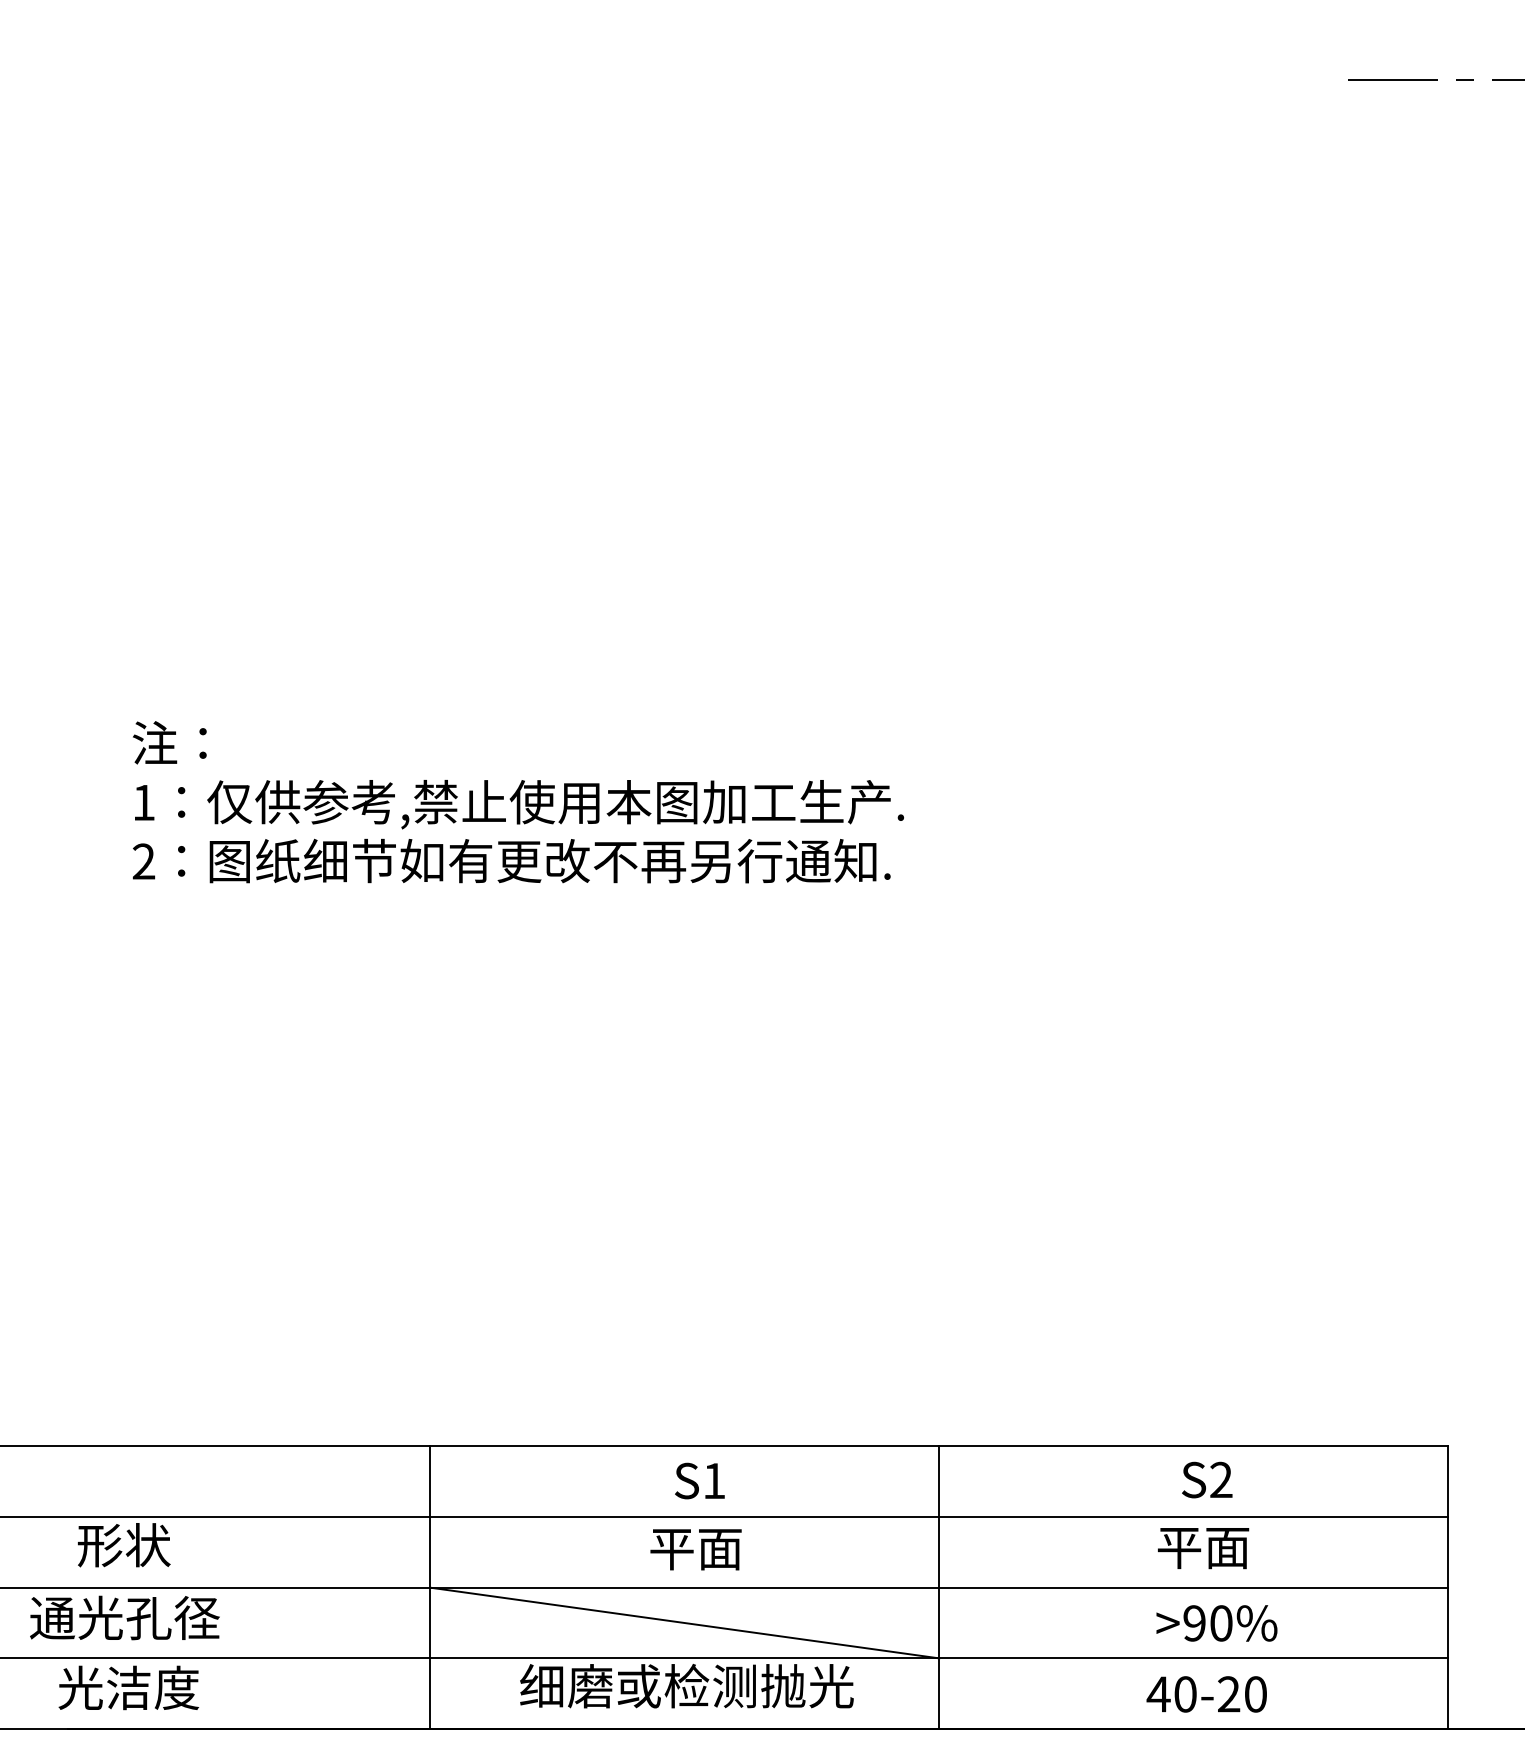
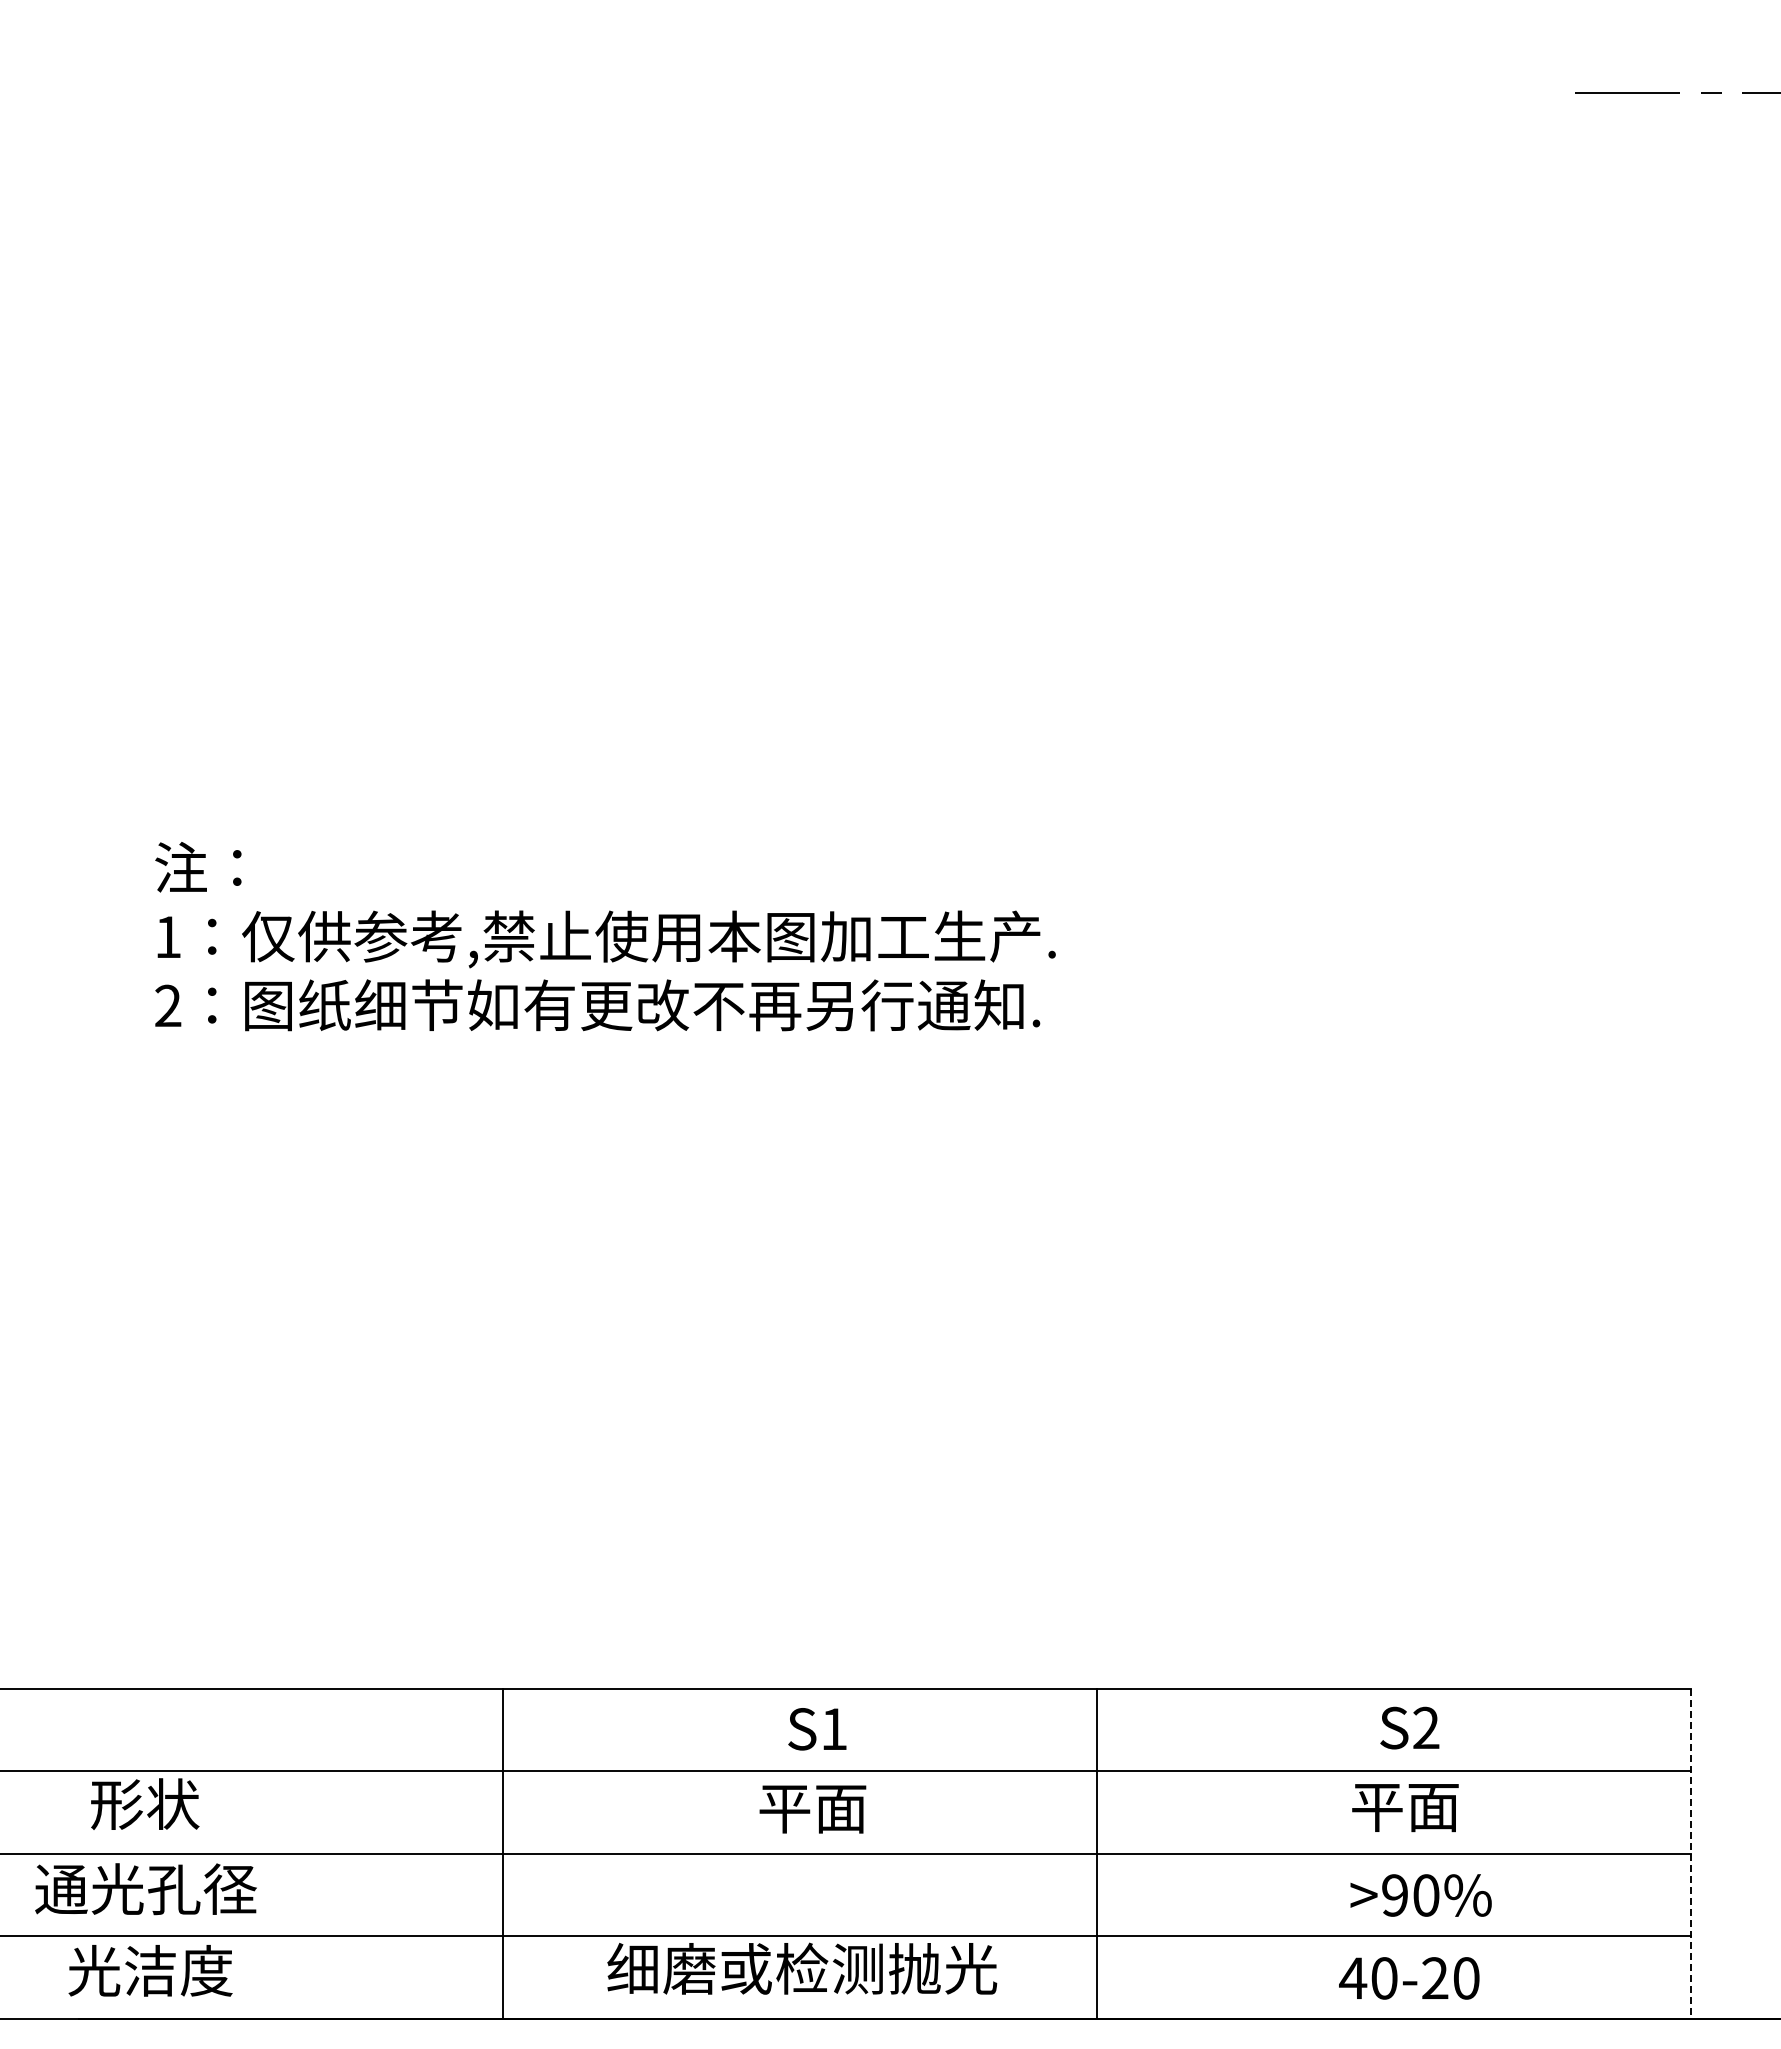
line: (1448, 1588) -> (1691, 1854), solid -> dashed
line: (684, 1622) -> (799, 1894), removed

